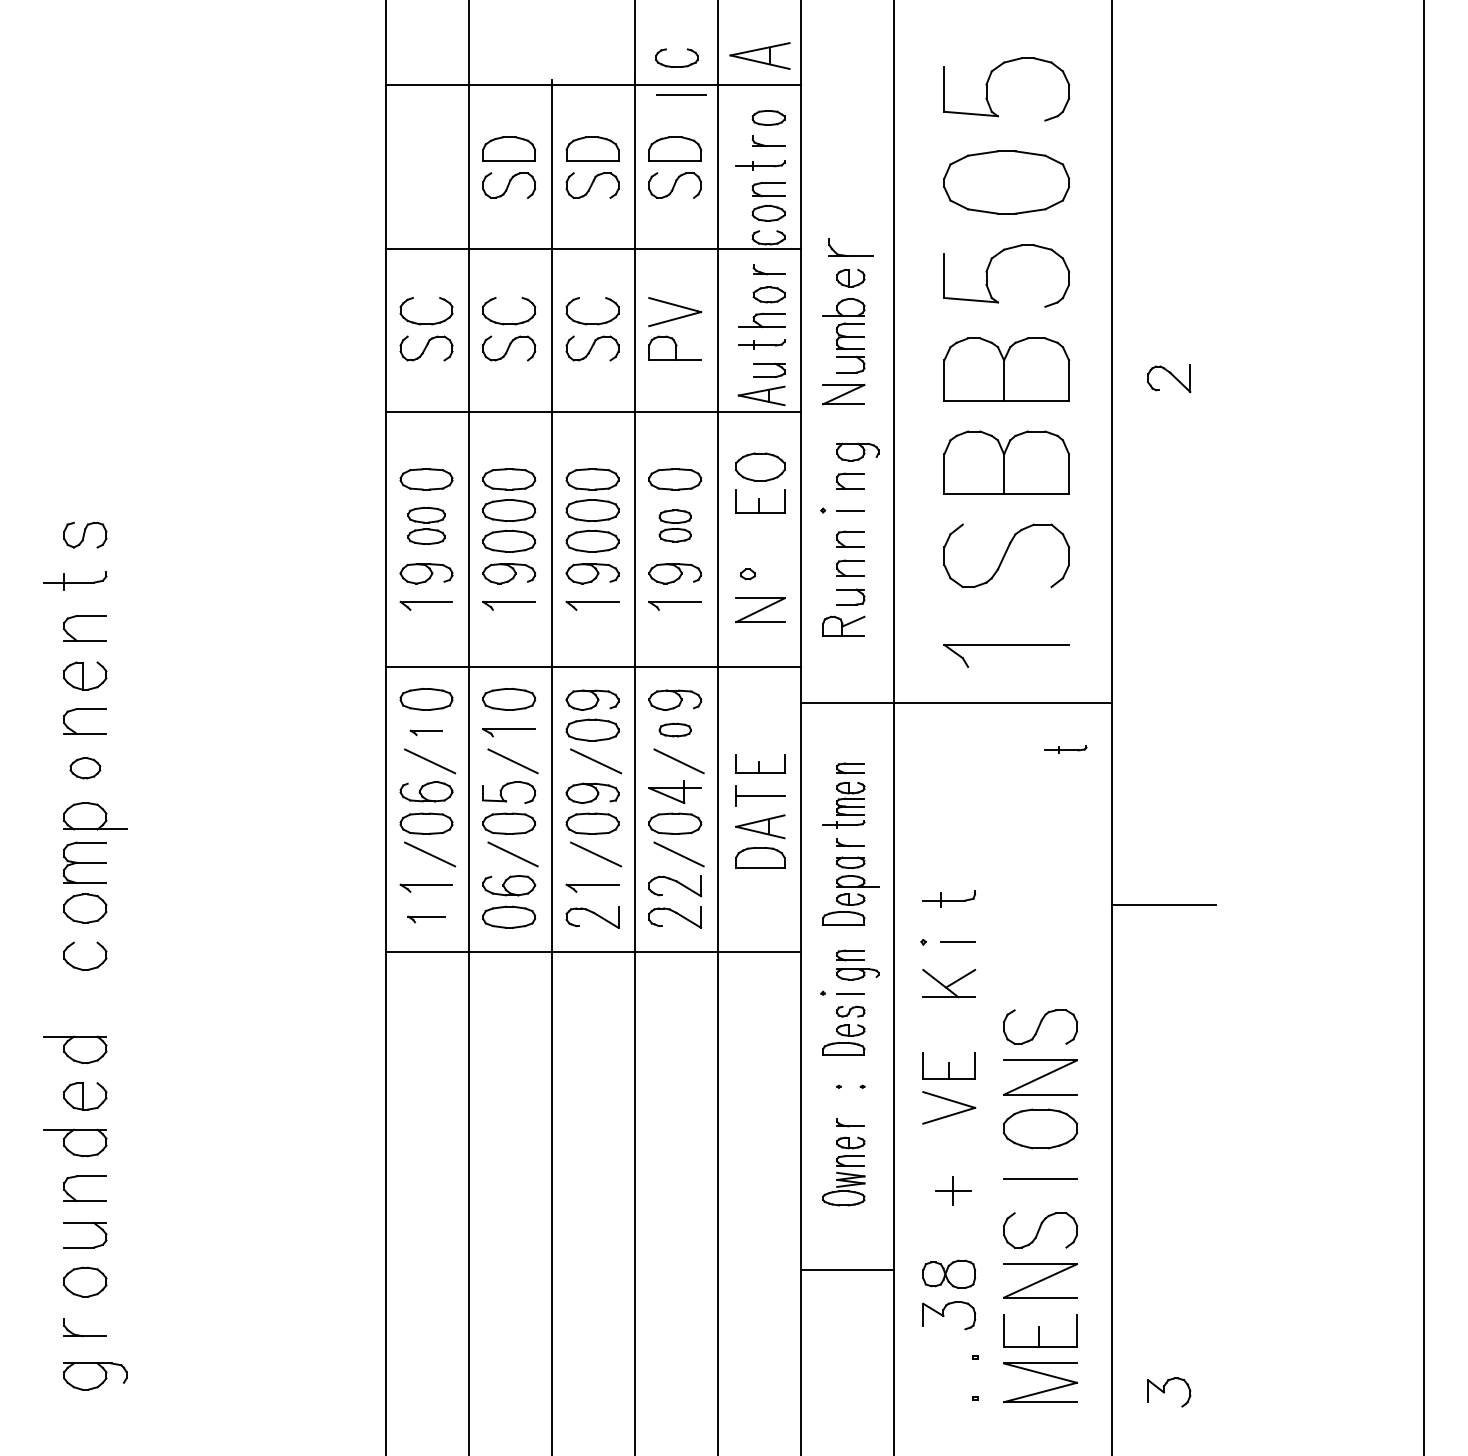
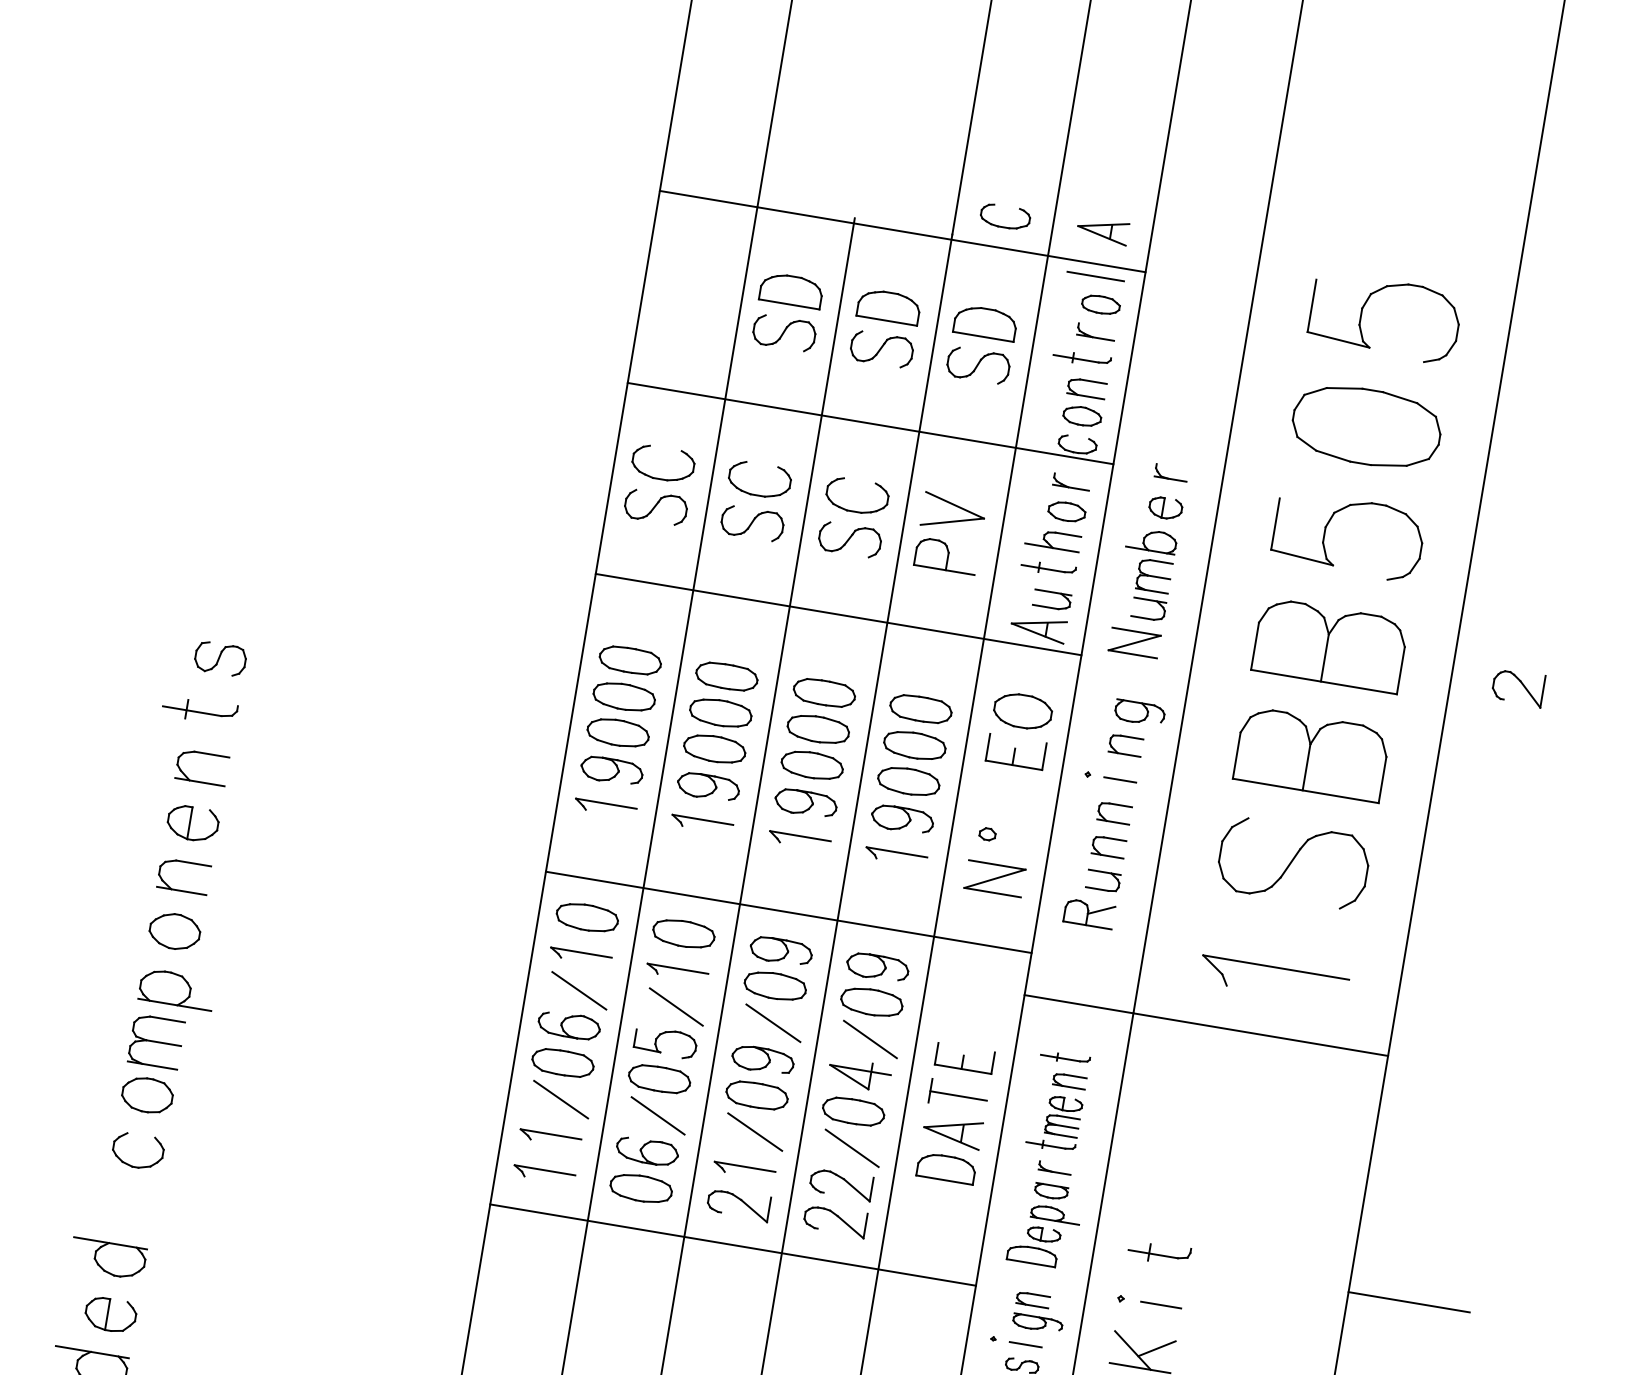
part: (759, 55) -> (1102, 230), size x0.71
line: (681, 94) -> (1096, 275), moved
part: (850, 248) -> (1171, 473), size x0.62
part: (426, 525) -> (621, 714), size x1.43
part: (675, 525) -> (912, 763), size x1.67
part: (675, 729) -> (872, 1001), size x1.67
part: (425, 732) -> (579, 956), size x1.67
part: (1065, 749) -> (1064, 1057), moved
part: (85, 767) -> (175, 930), size x1.43
part: (425, 919) -> (543, 1174), size x1.43

